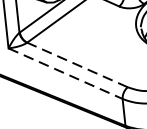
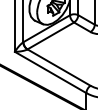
line: (76, 64) -> (58, 67), dashed -> solid
line: (66, 73) -> (51, 72), dashed -> solid

